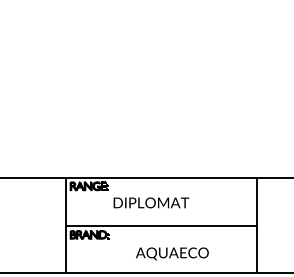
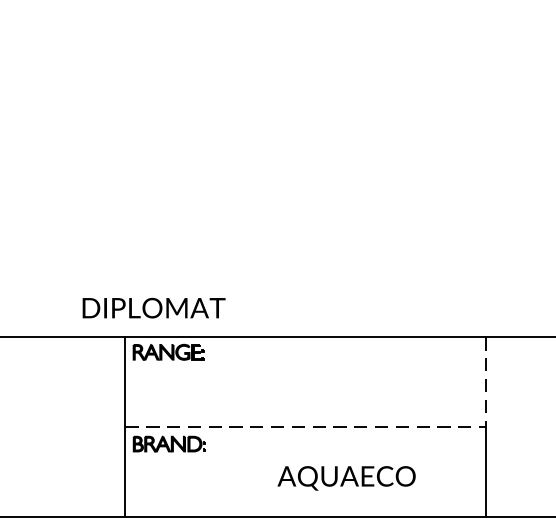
text: (151, 202) -> (154, 307), moved
line: (186, 225) -> (352, 426), solid -> dashed
text: (172, 253) -> (346, 477), moved

